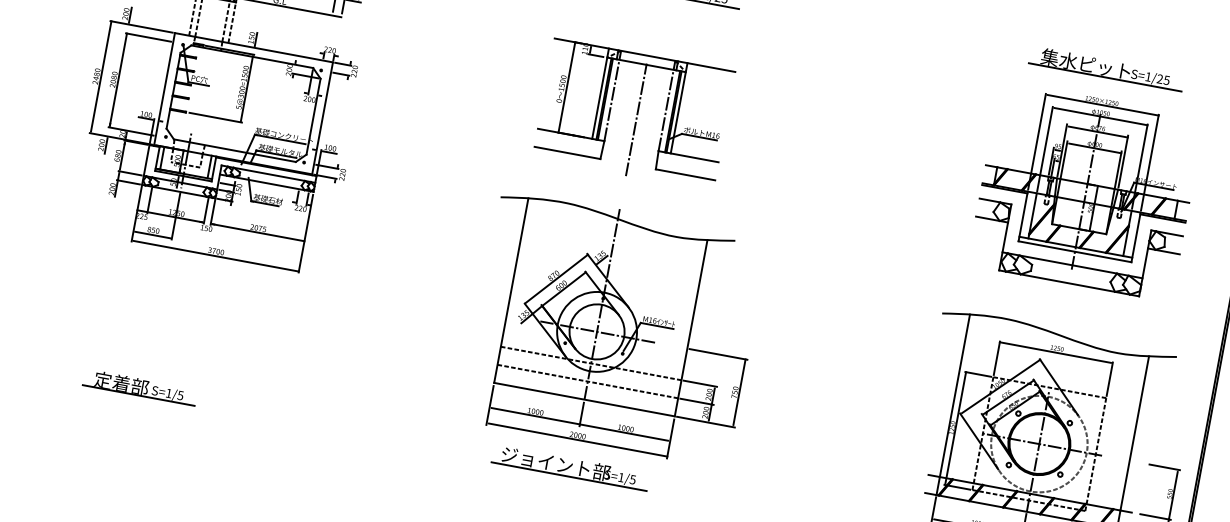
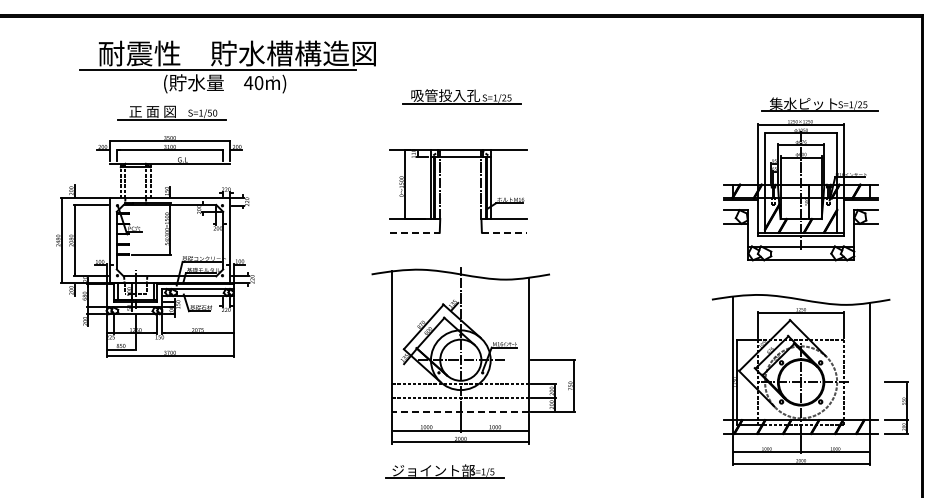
part: (1106, 68) -> (819, 104), moved
line: (636, 119) -> (460, 198), removed
line: (567, 152) -> (414, 232), solid -> dashed
line: (685, 174) -> (504, 232), solid -> dashed
part: (140, 386) -> (132, 462), removed
line: (584, 399) -> (460, 411), solid -> dashed
part: (570, 467) -> (444, 471), moved

